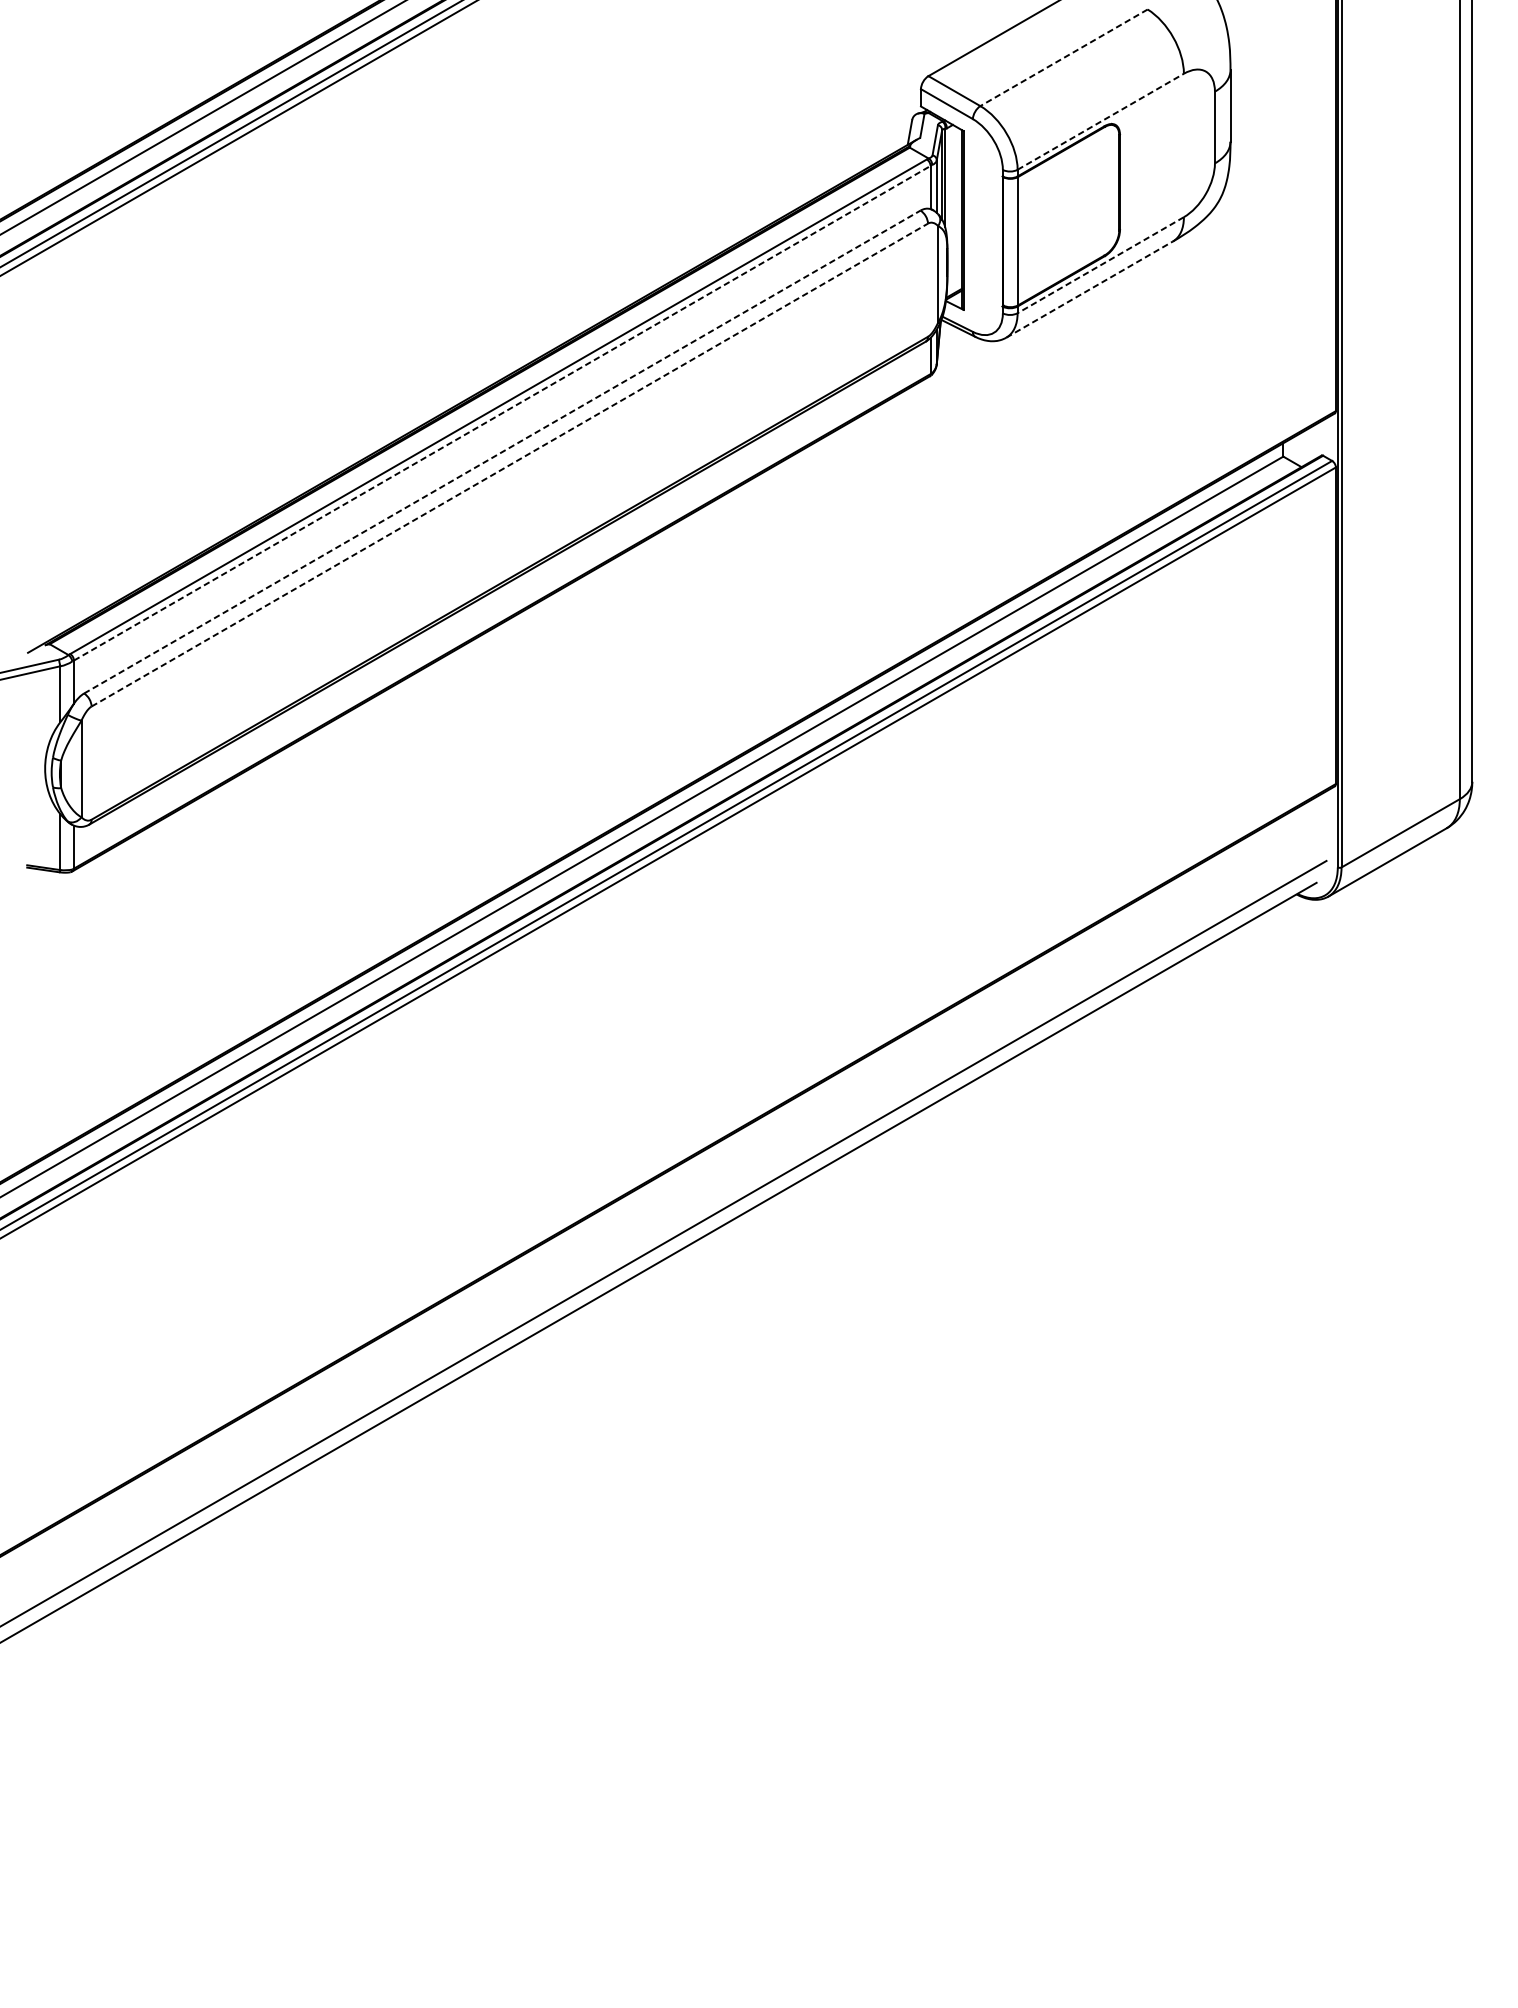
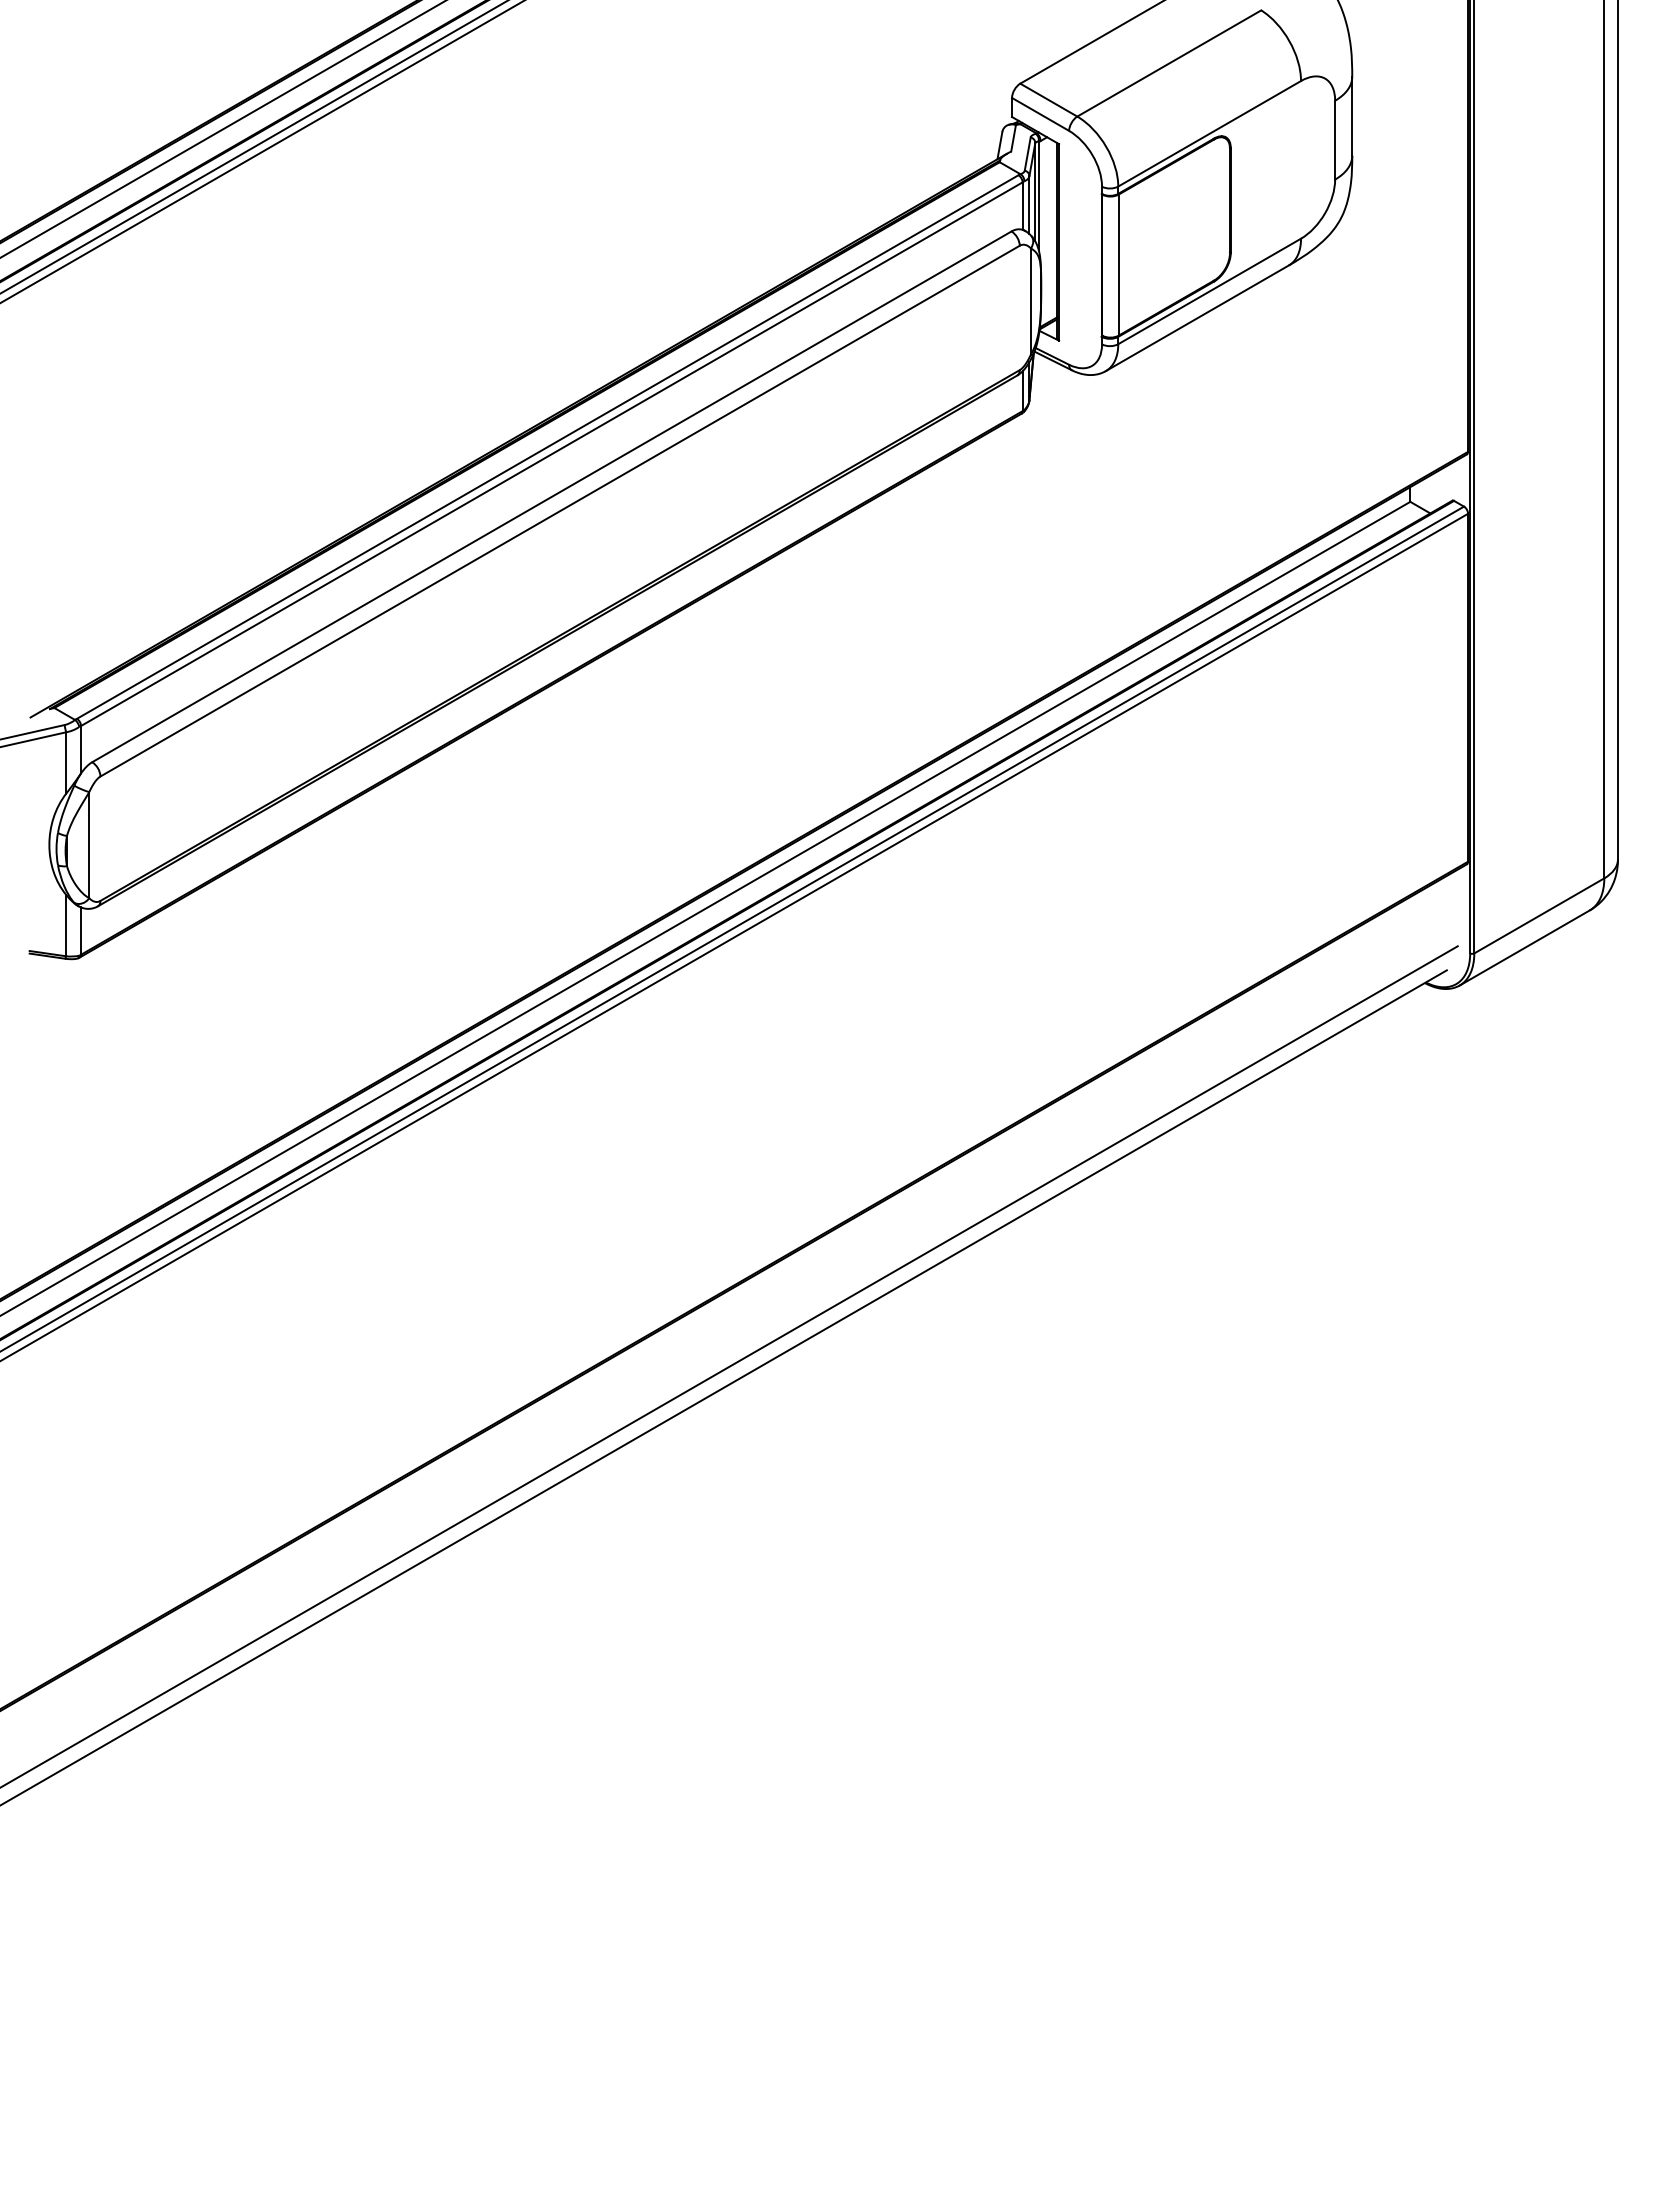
line: (1063, 57) -> (1168, 63), dashed -> solid
line: (1100, 121) -> (1209, 133), dashed -> solid
line: (1100, 265) -> (1209, 291), dashed -> solid
line: (1089, 289) -> (1197, 318), dashed -> solid
line: (501, 413) -> (551, 454), dashed -> solid
line: (501, 451) -> (551, 496), dashed -> solid
line: (510, 465) -> (560, 511), dashed -> solid

